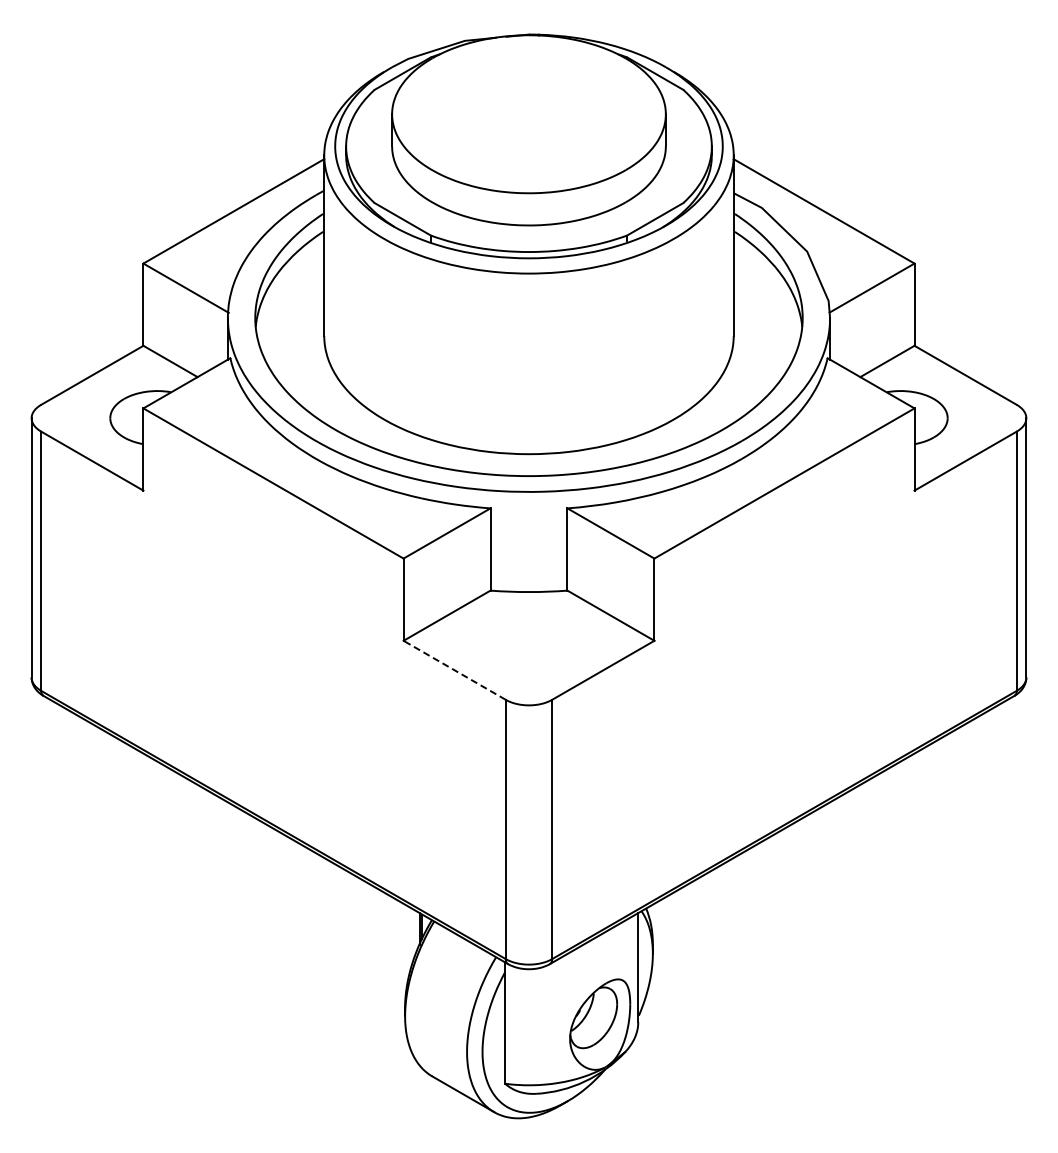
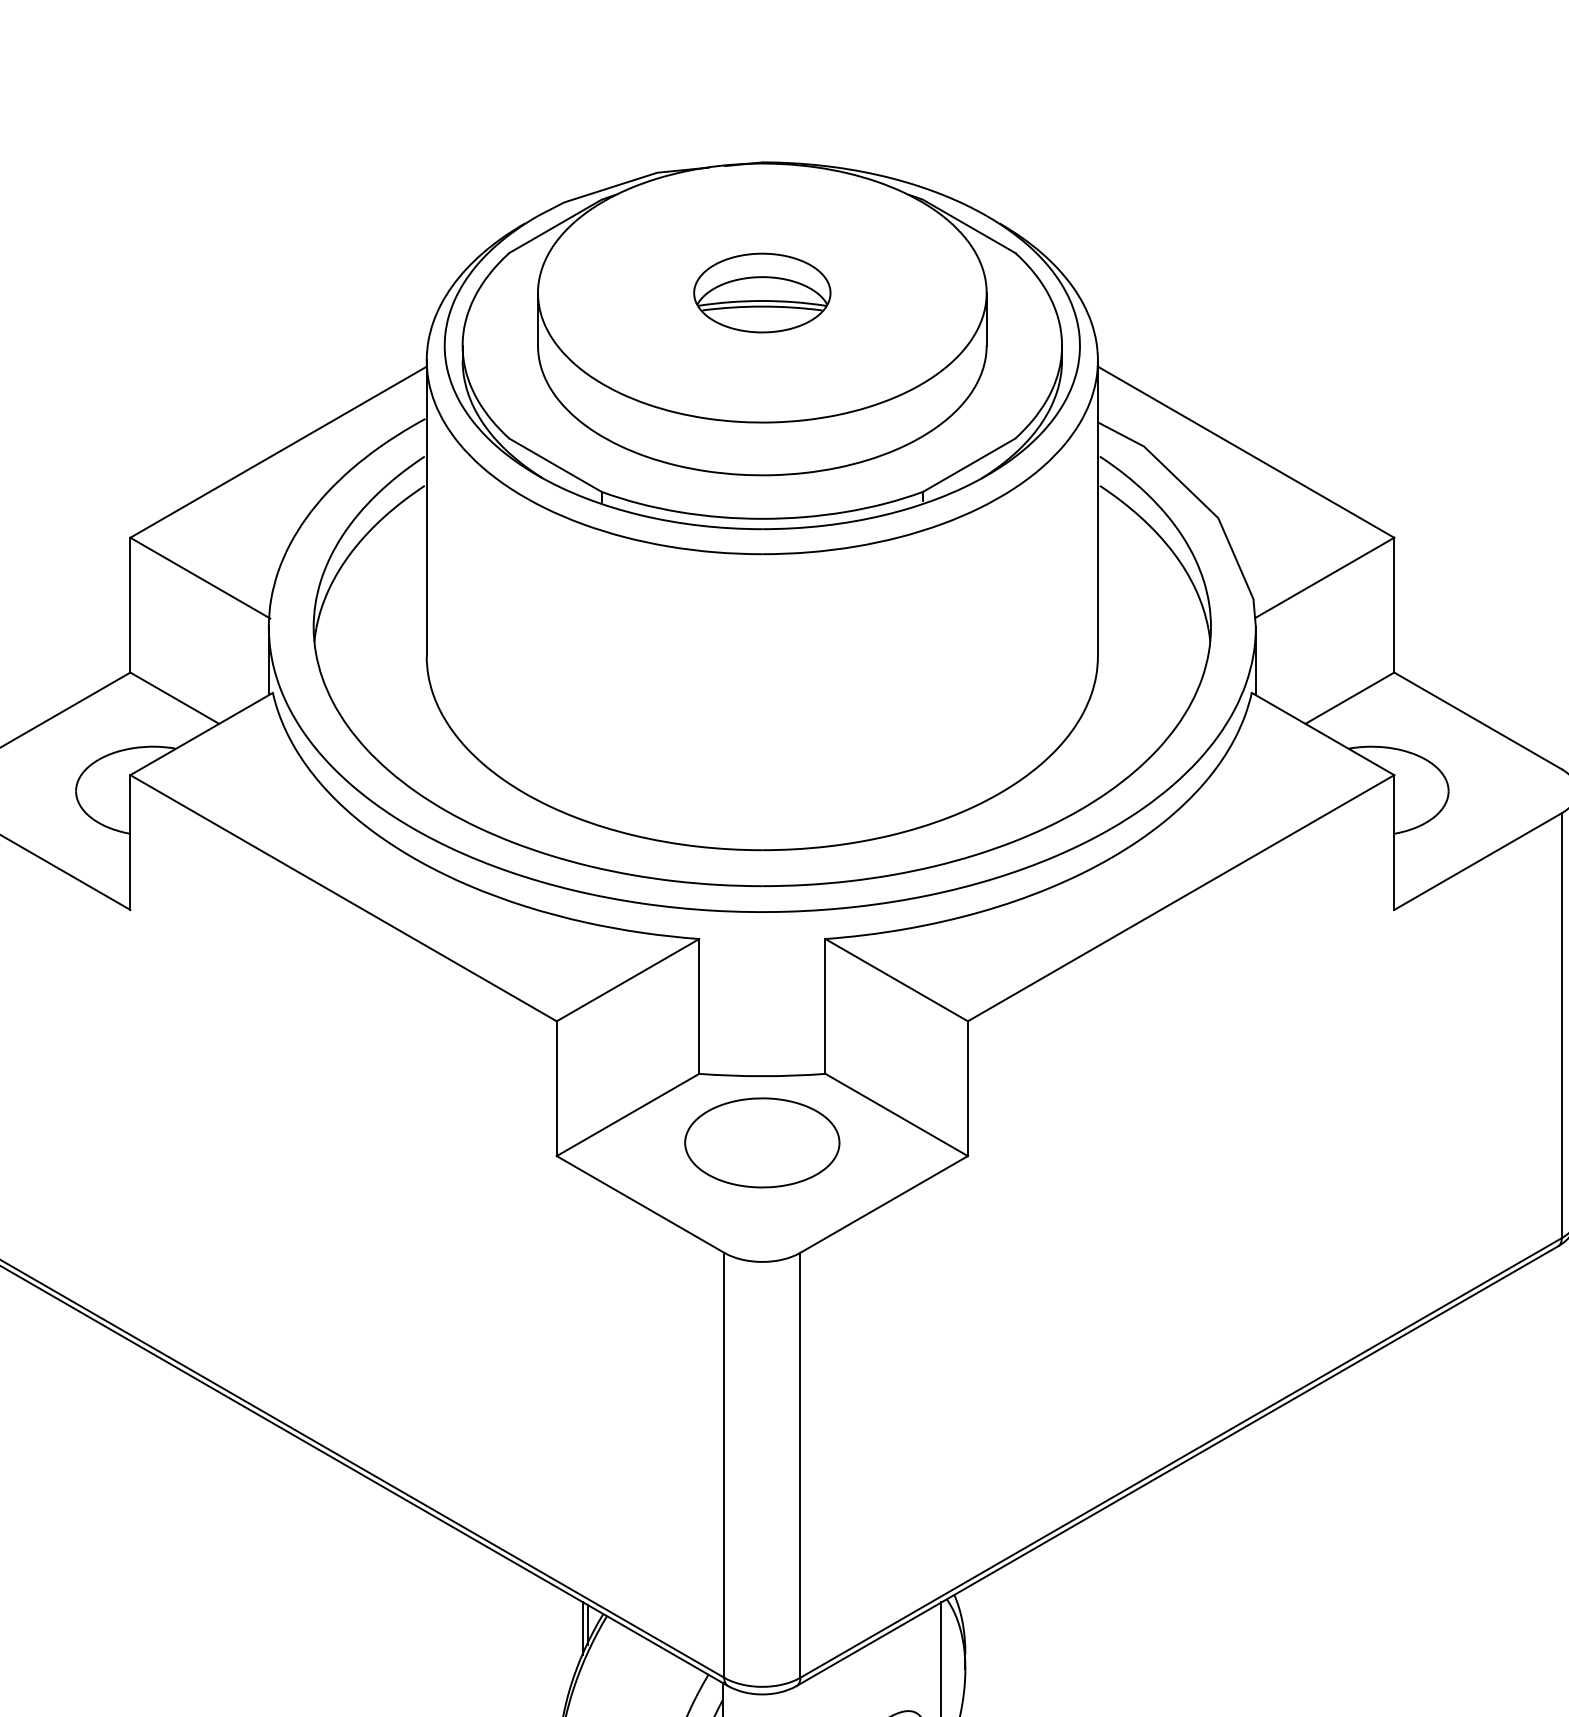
part: (528, 114) -> (761, 293), added
part: (528, 632) -> (761, 1142), added
line: (454, 670) -> (640, 1204), dashed -> solid

